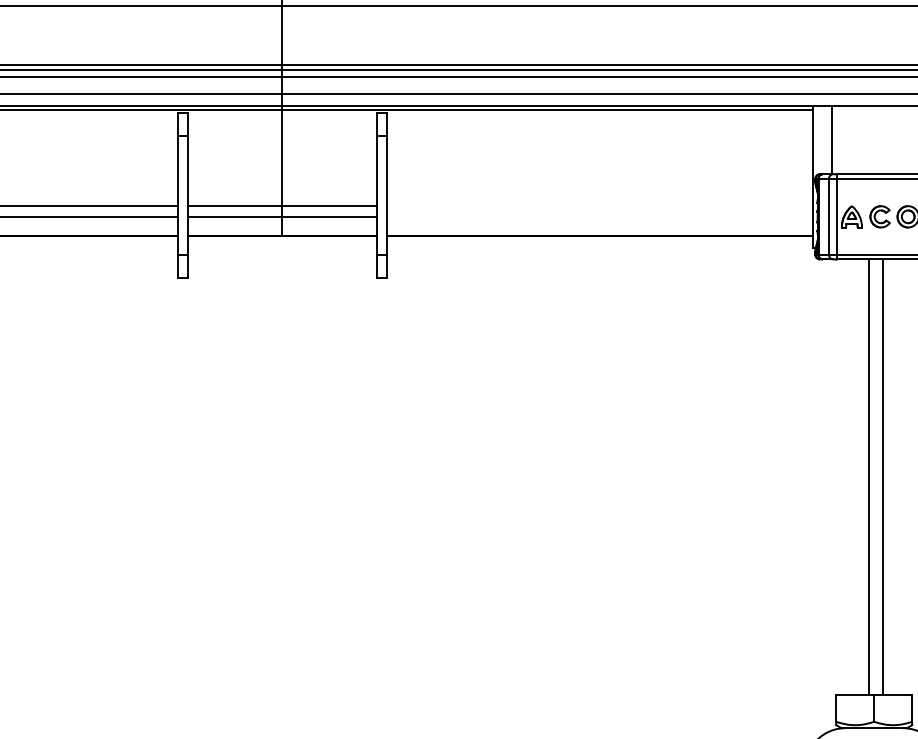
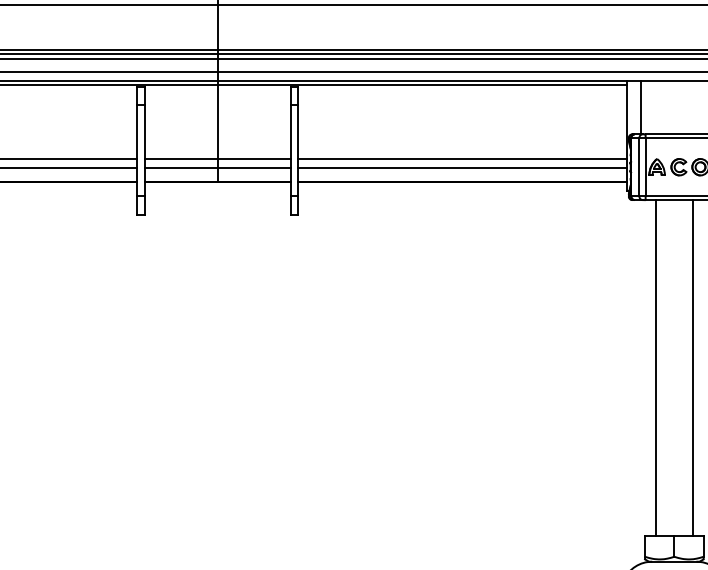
line: (599, 205) -> (462, 158), added
line: (599, 217) -> (462, 167), added
line: (868, 476) -> (692, 367), moved
line: (882, 476) -> (656, 367), moved

